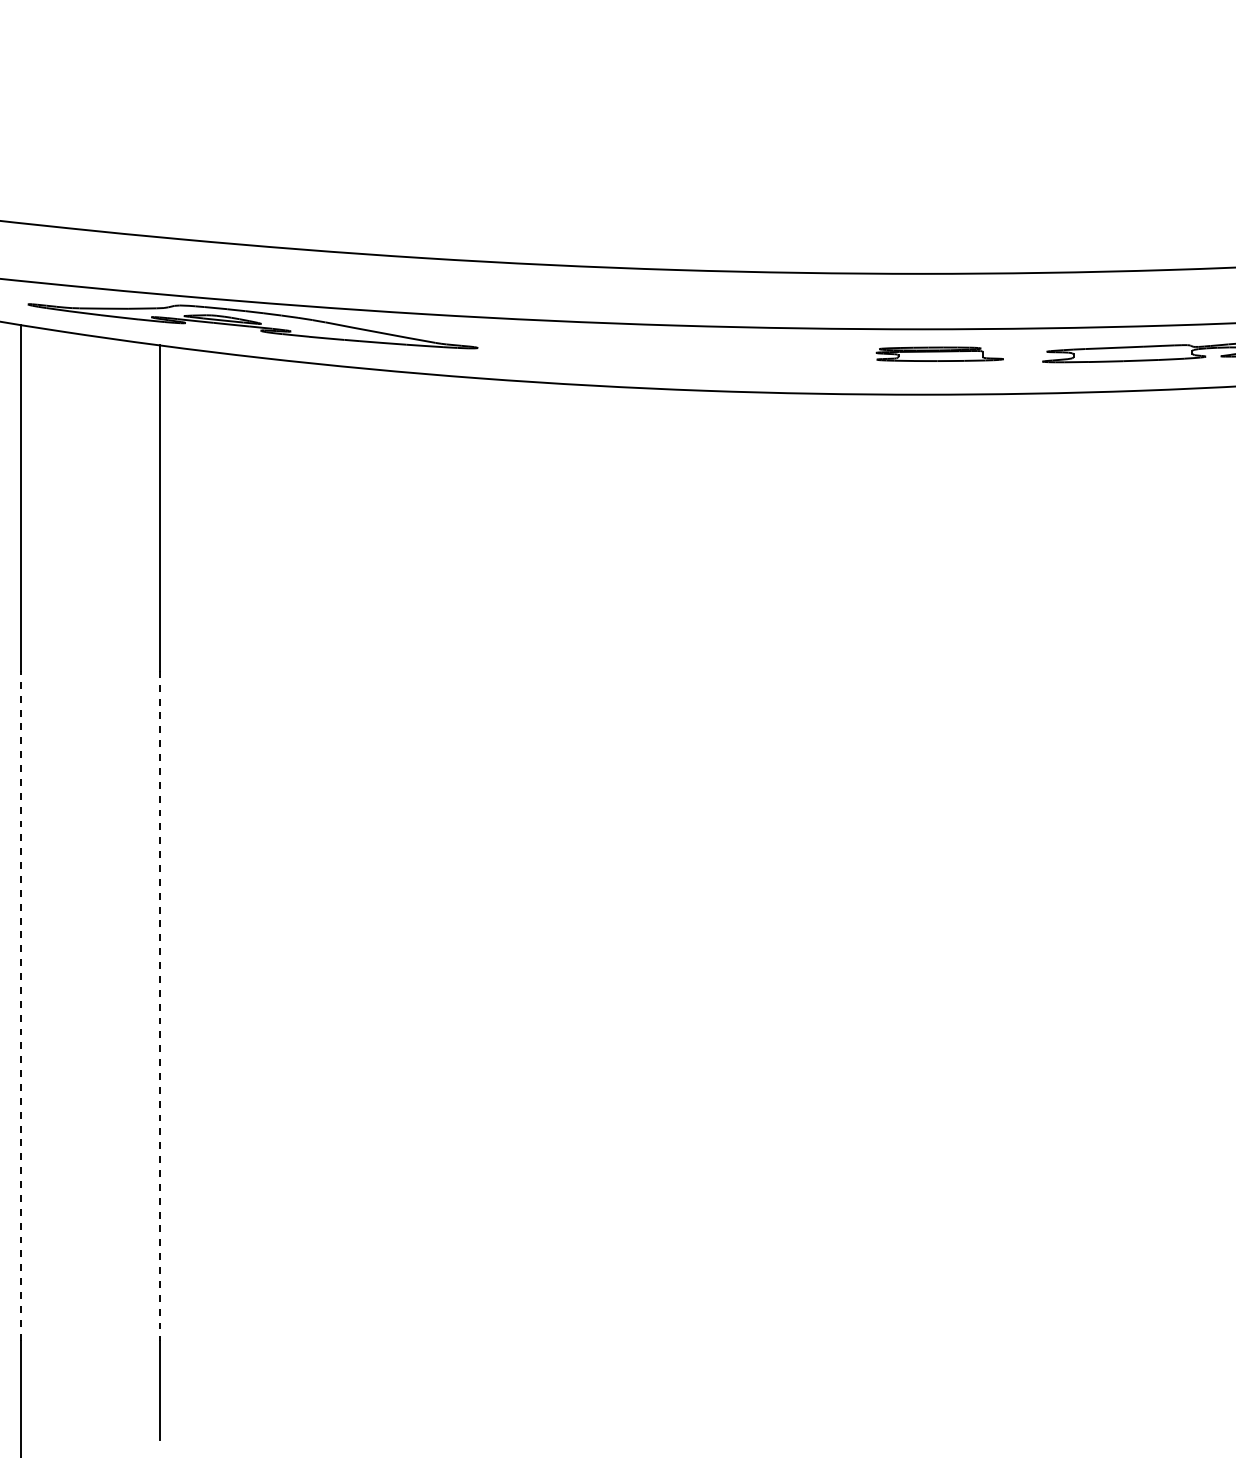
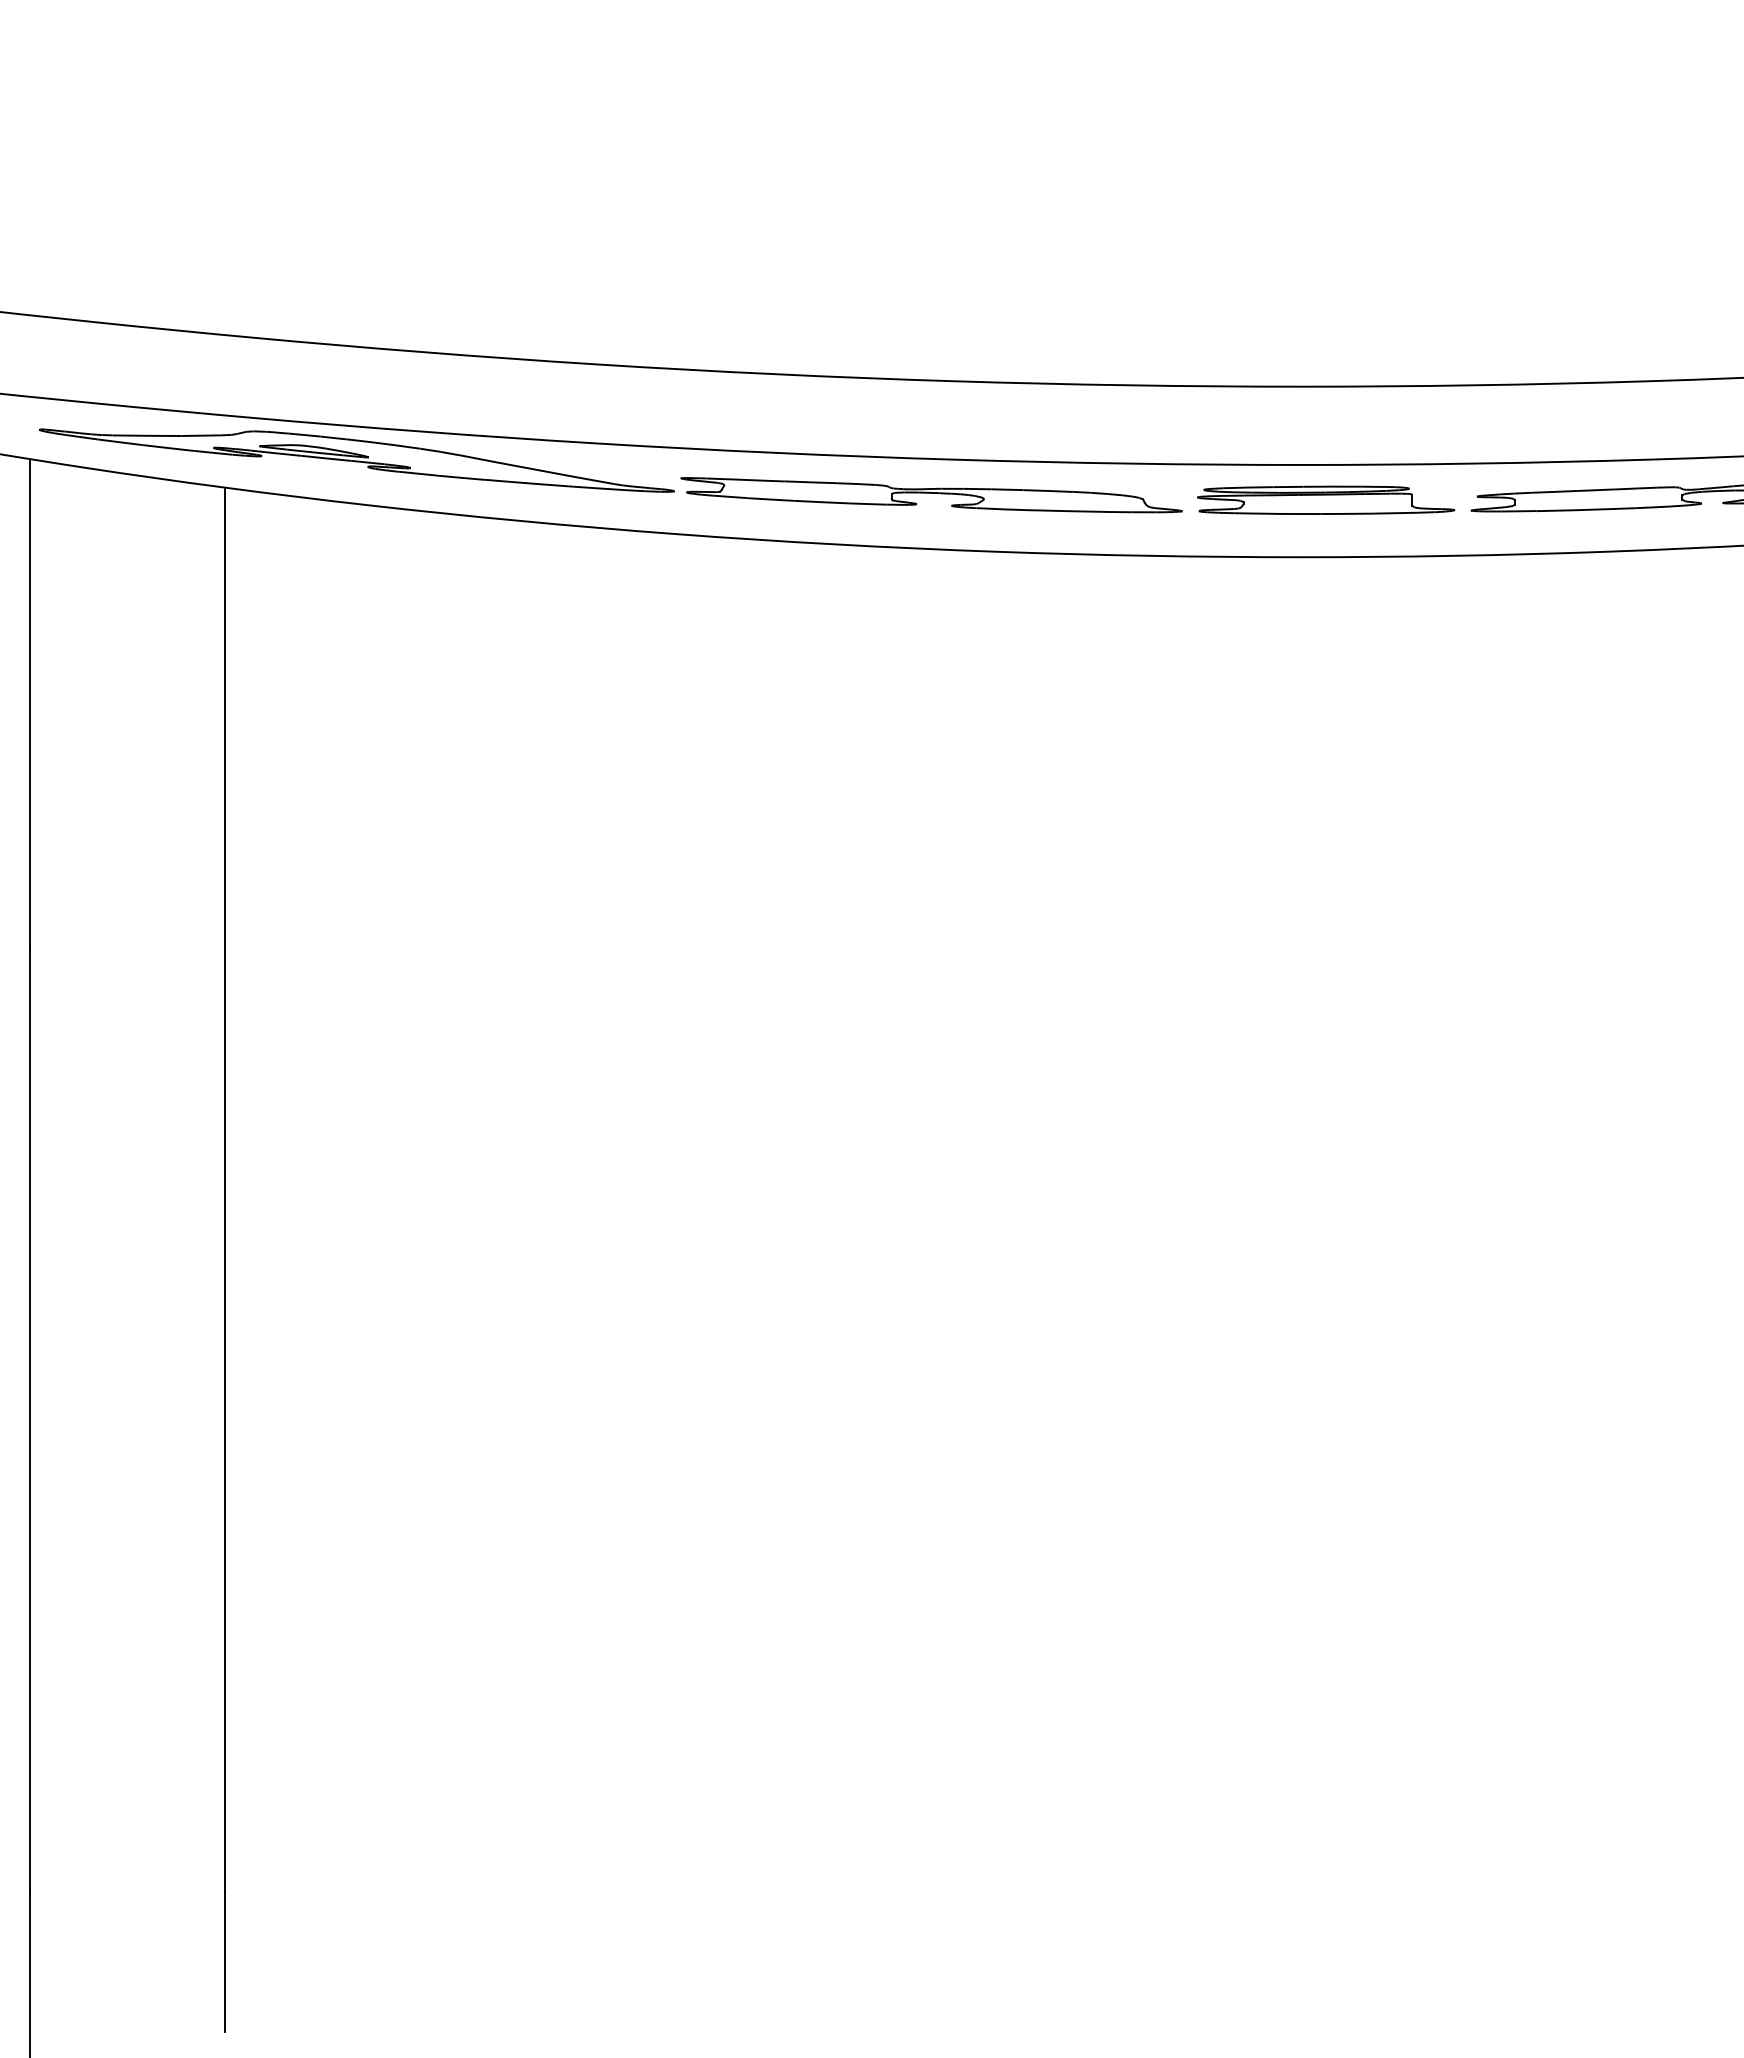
part: (660, 350) -> (931, 495), added
part: (940, 353) -> (1326, 499), size x1.43
line: (21, 1005) -> (29, 1419), dashed -> solid
line: (159, 1005) -> (225, 1419), dashed -> solid

